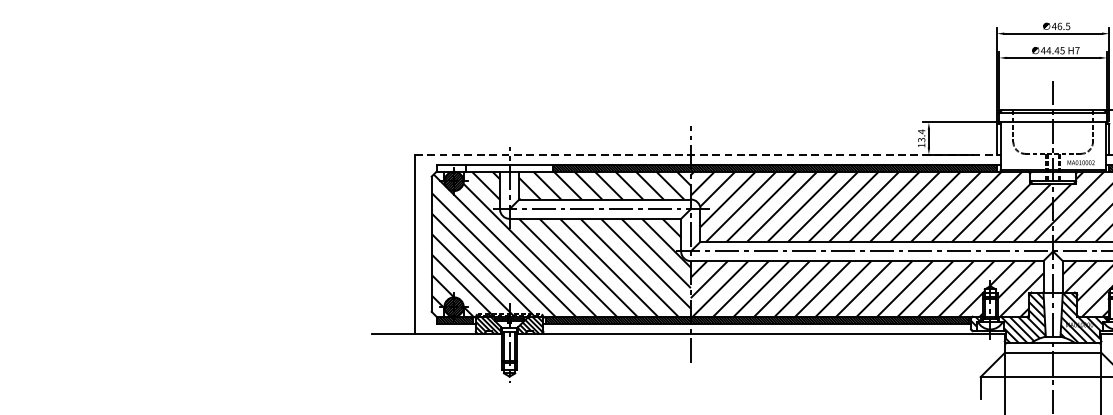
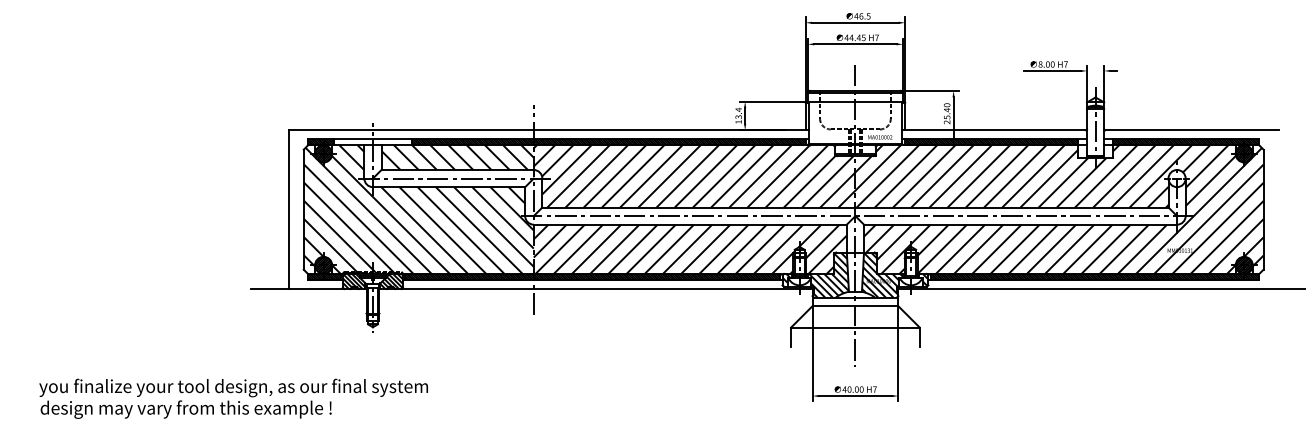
line: (708, 155) -> (549, 130), dashed -> solid
hatch: (451, 167) -> (321, 141), added

